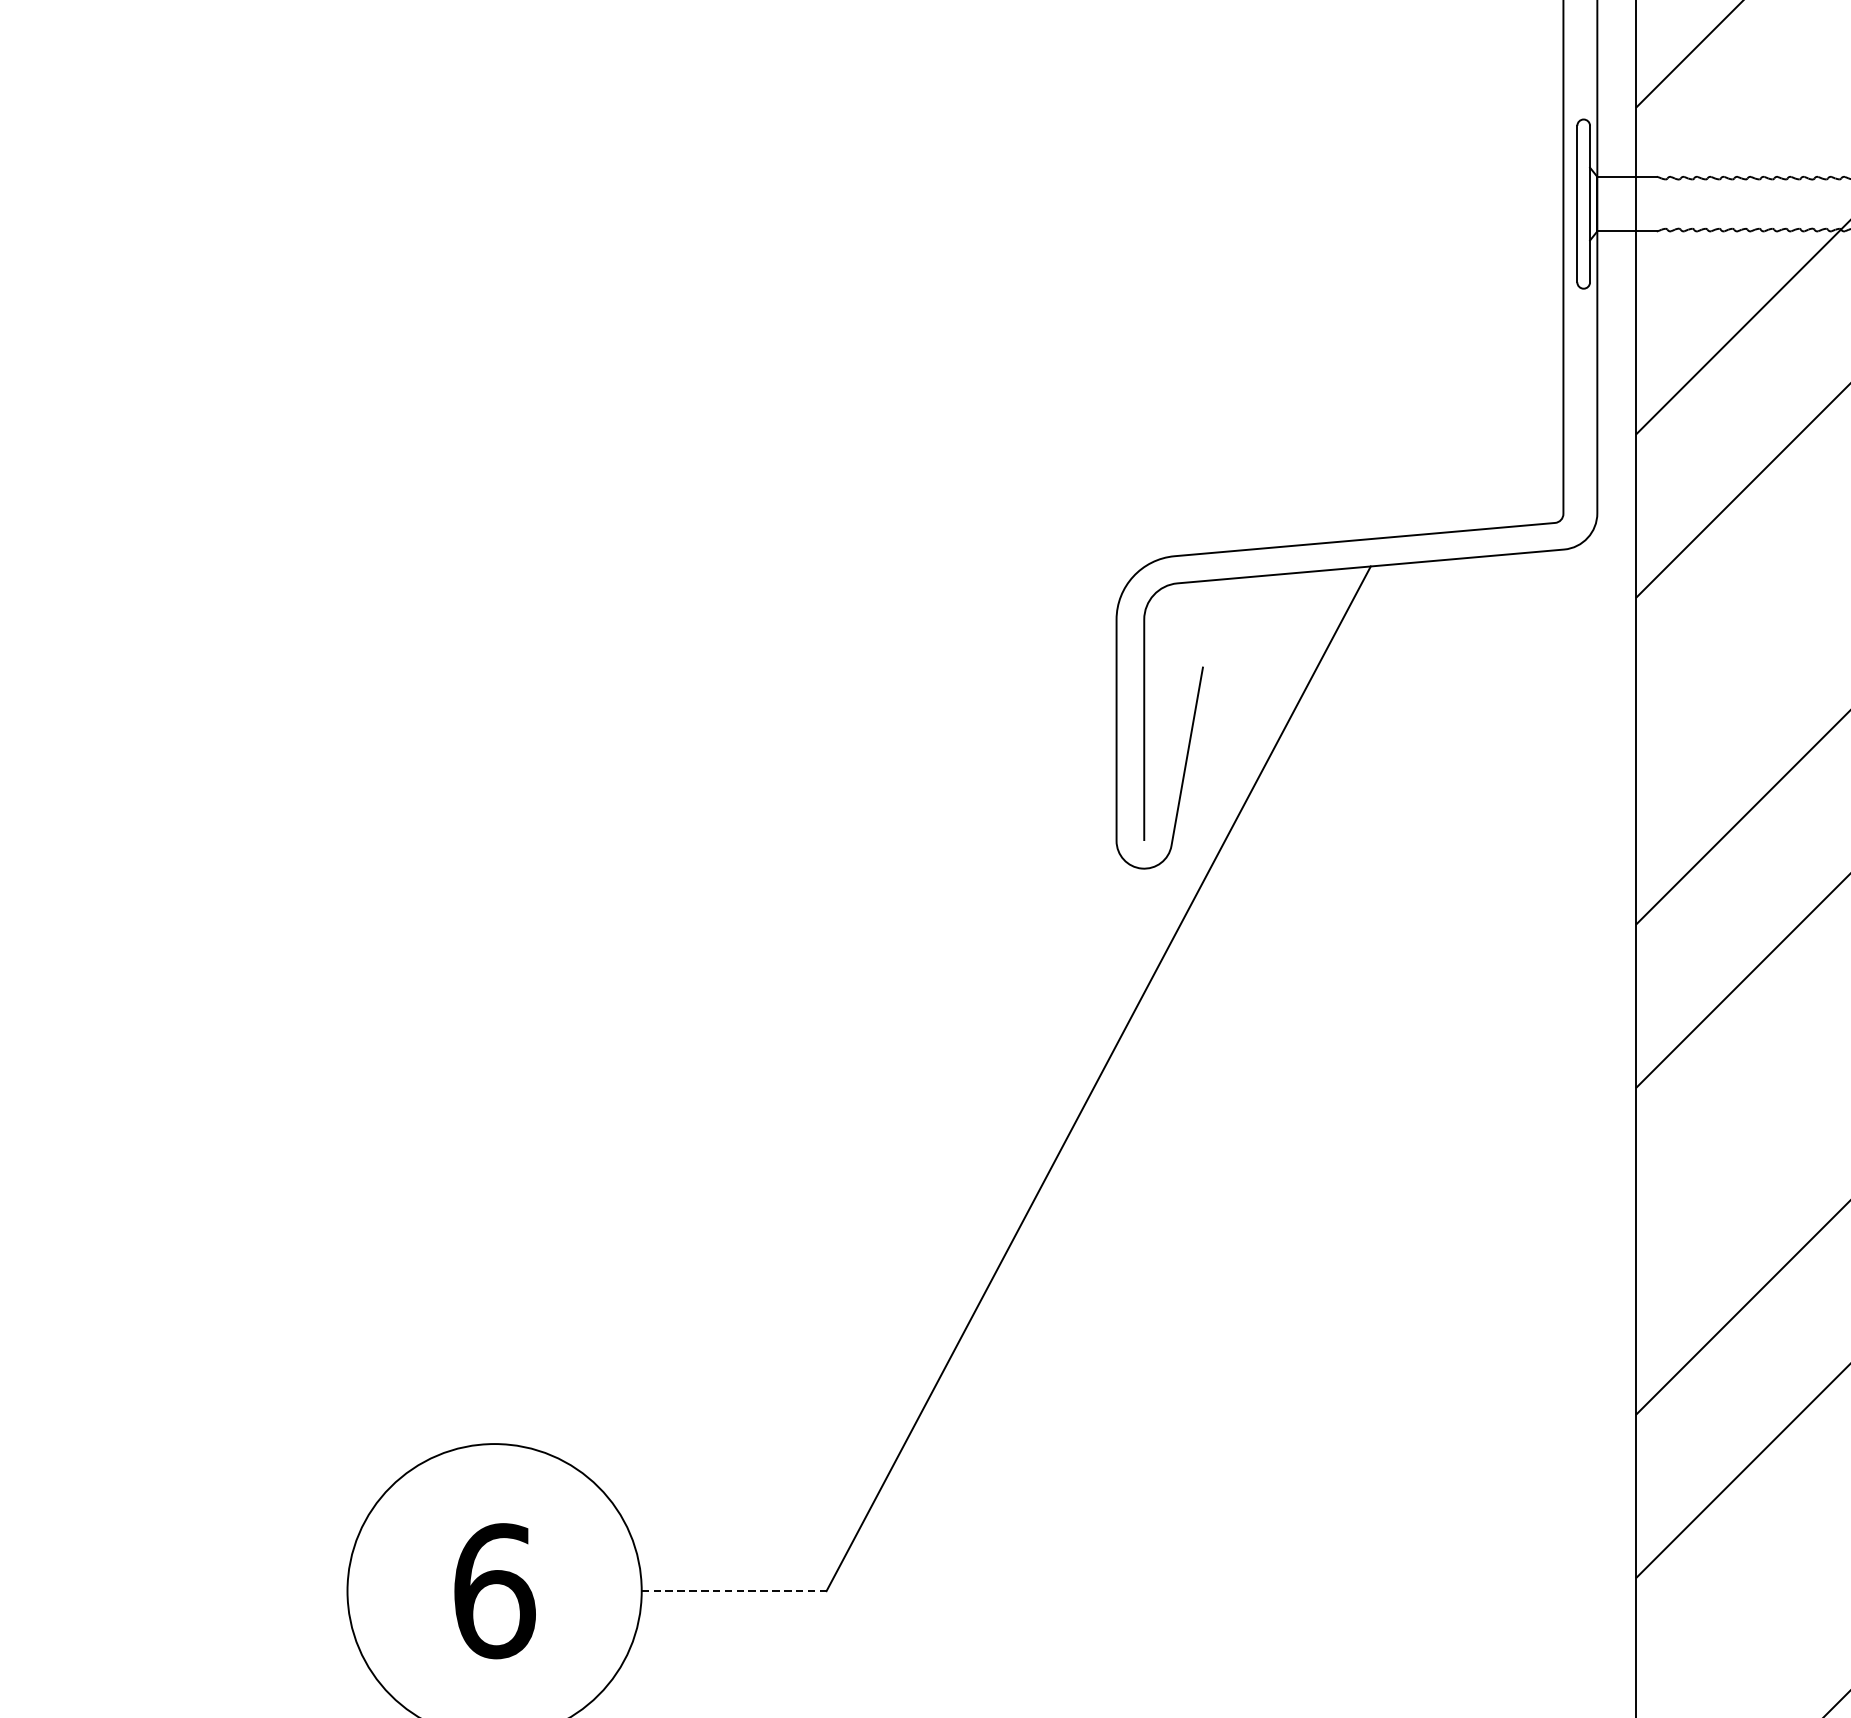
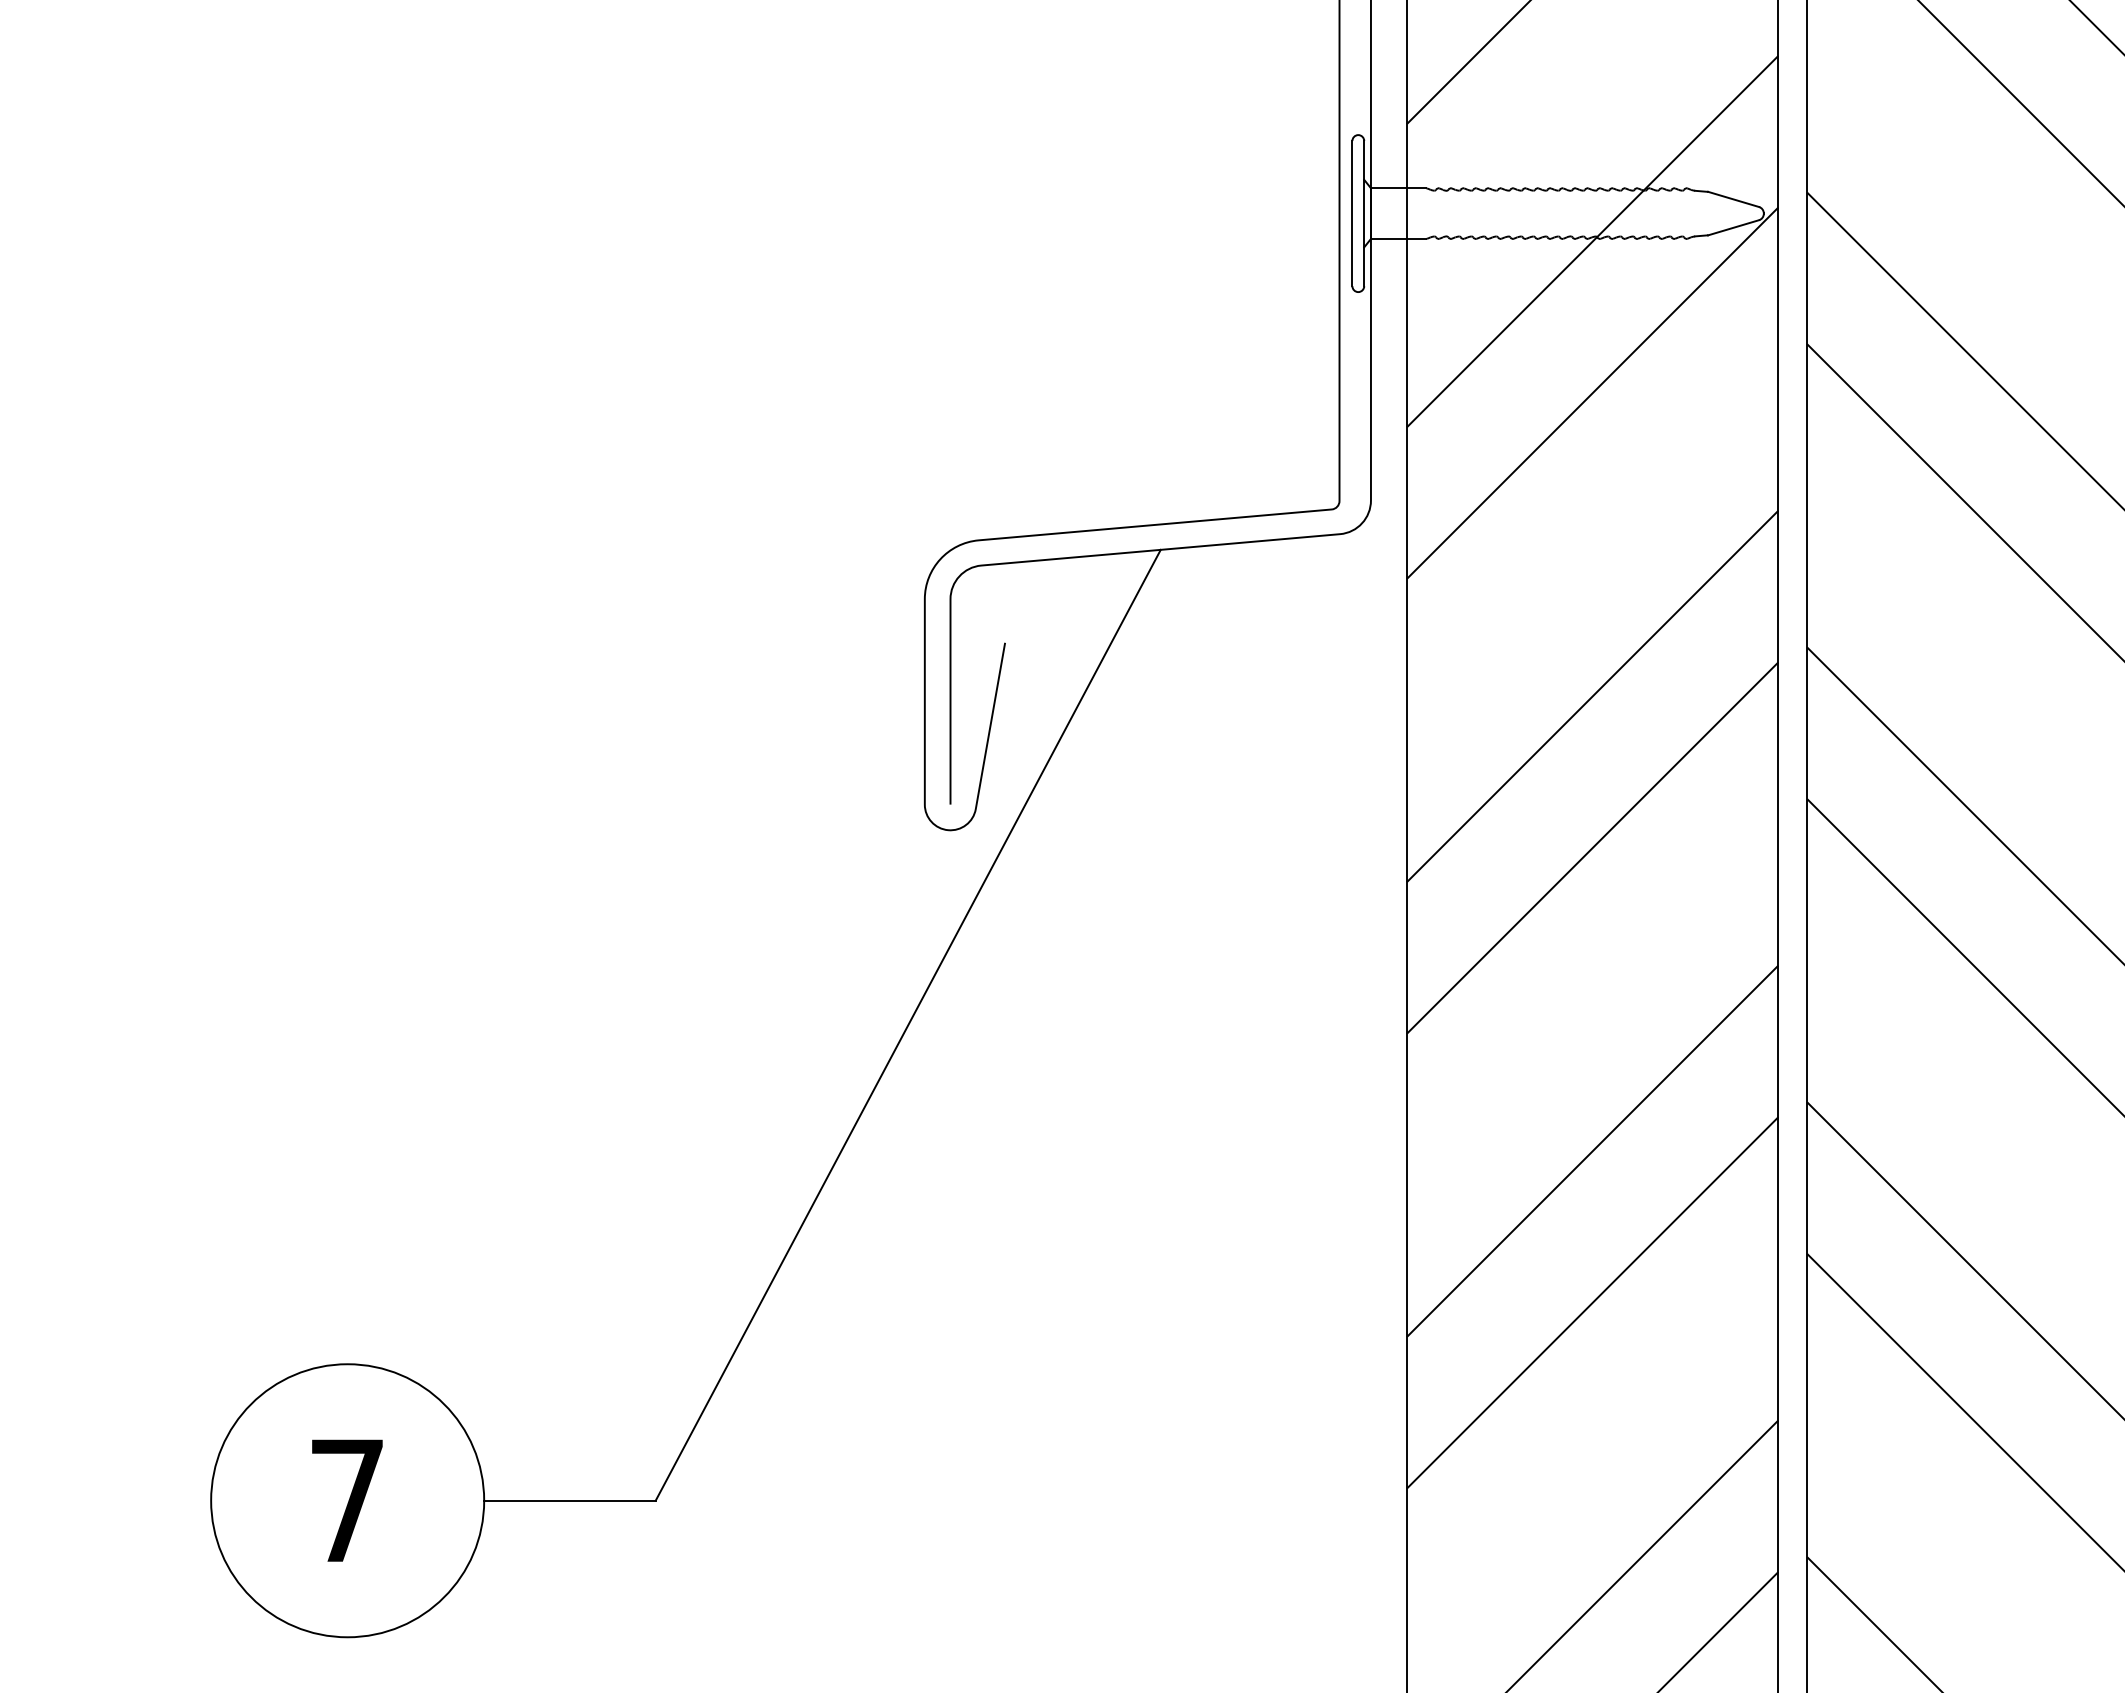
text: (495, 1590) -> (348, 1500), 6 -> 7
line: (733, 1590) -> (569, 1500), dashed -> solid

